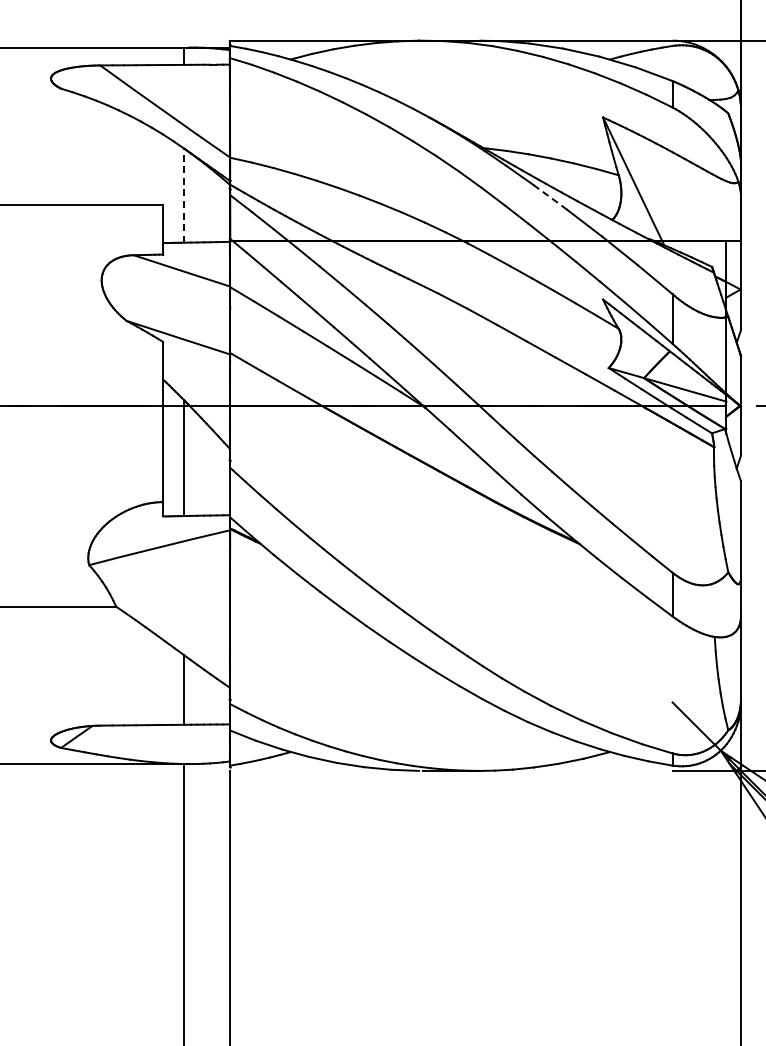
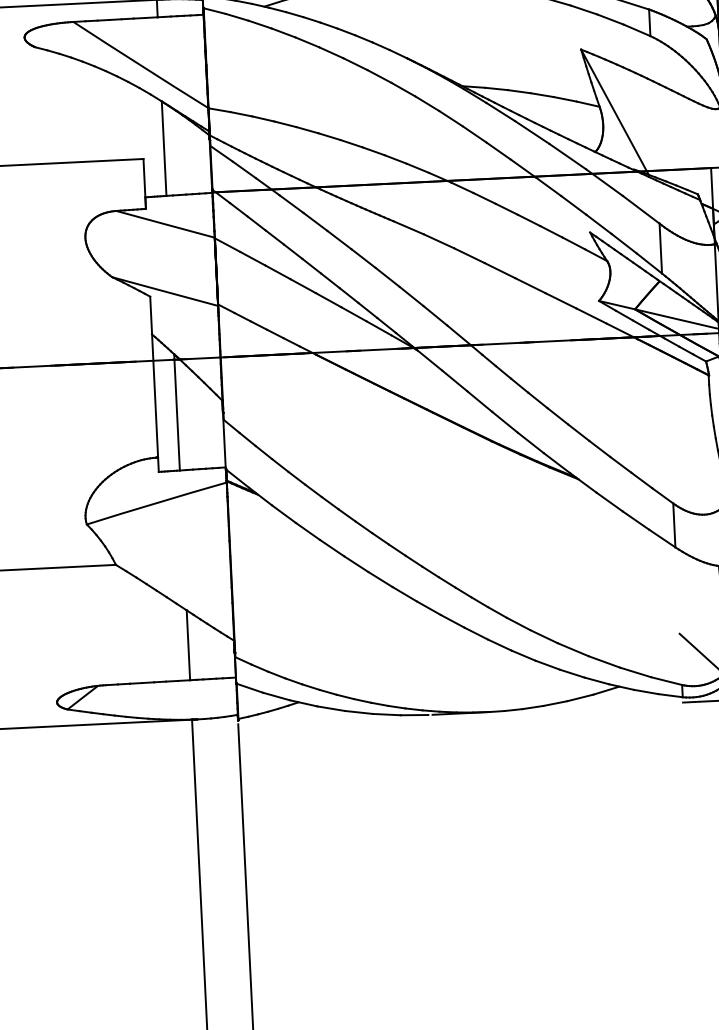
line: (184, 195) -> (164, 148), dashed -> solid
line: (550, 197) -> (532, 132), dashed -> solid

